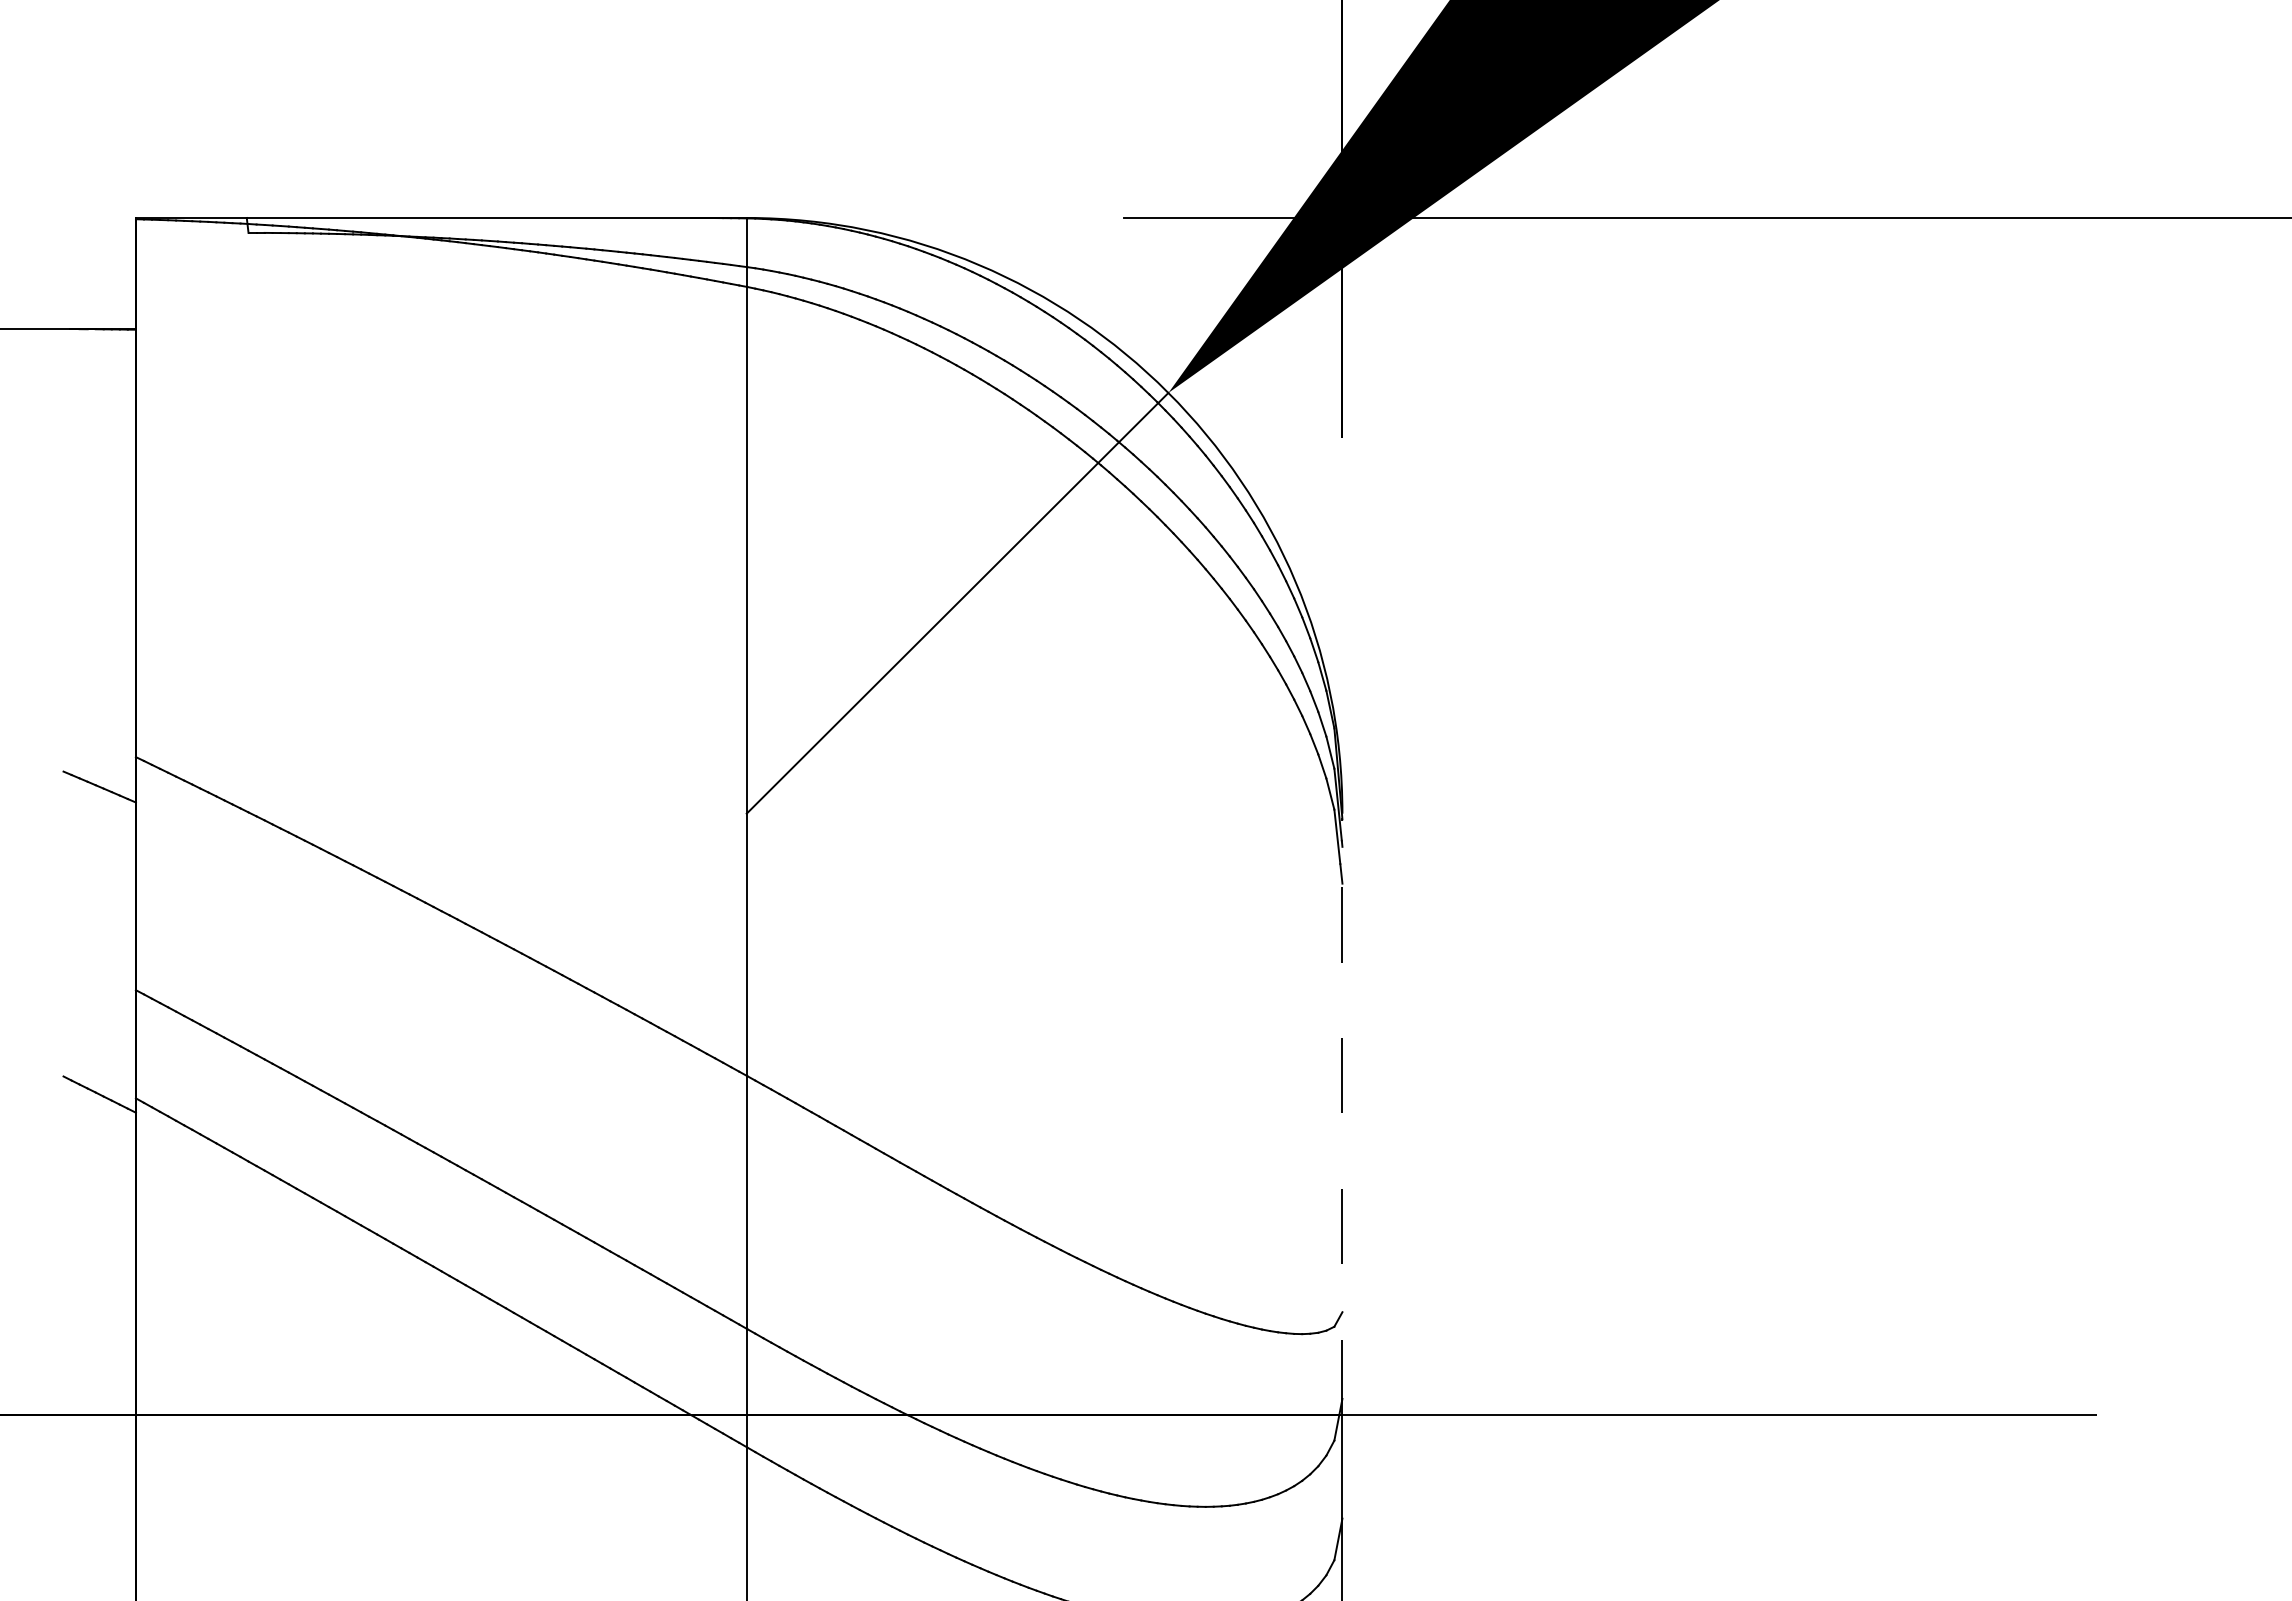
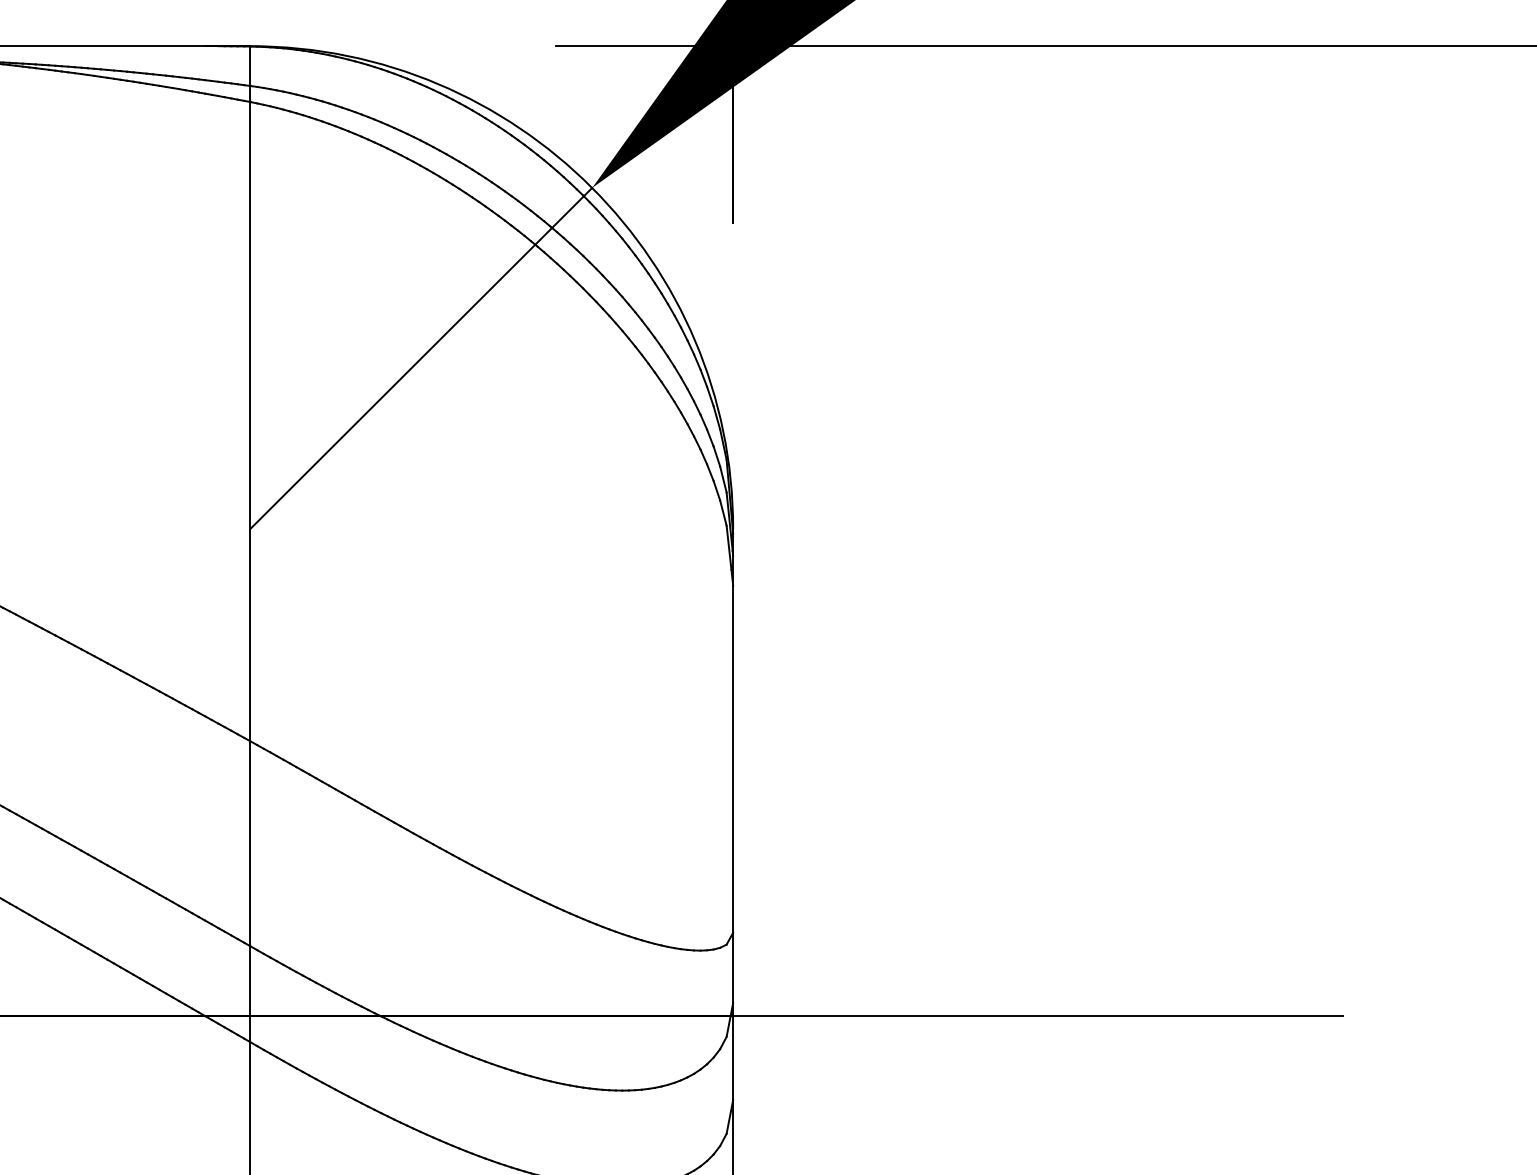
line: (1342, 1114) -> (733, 772), dashed -> solid

